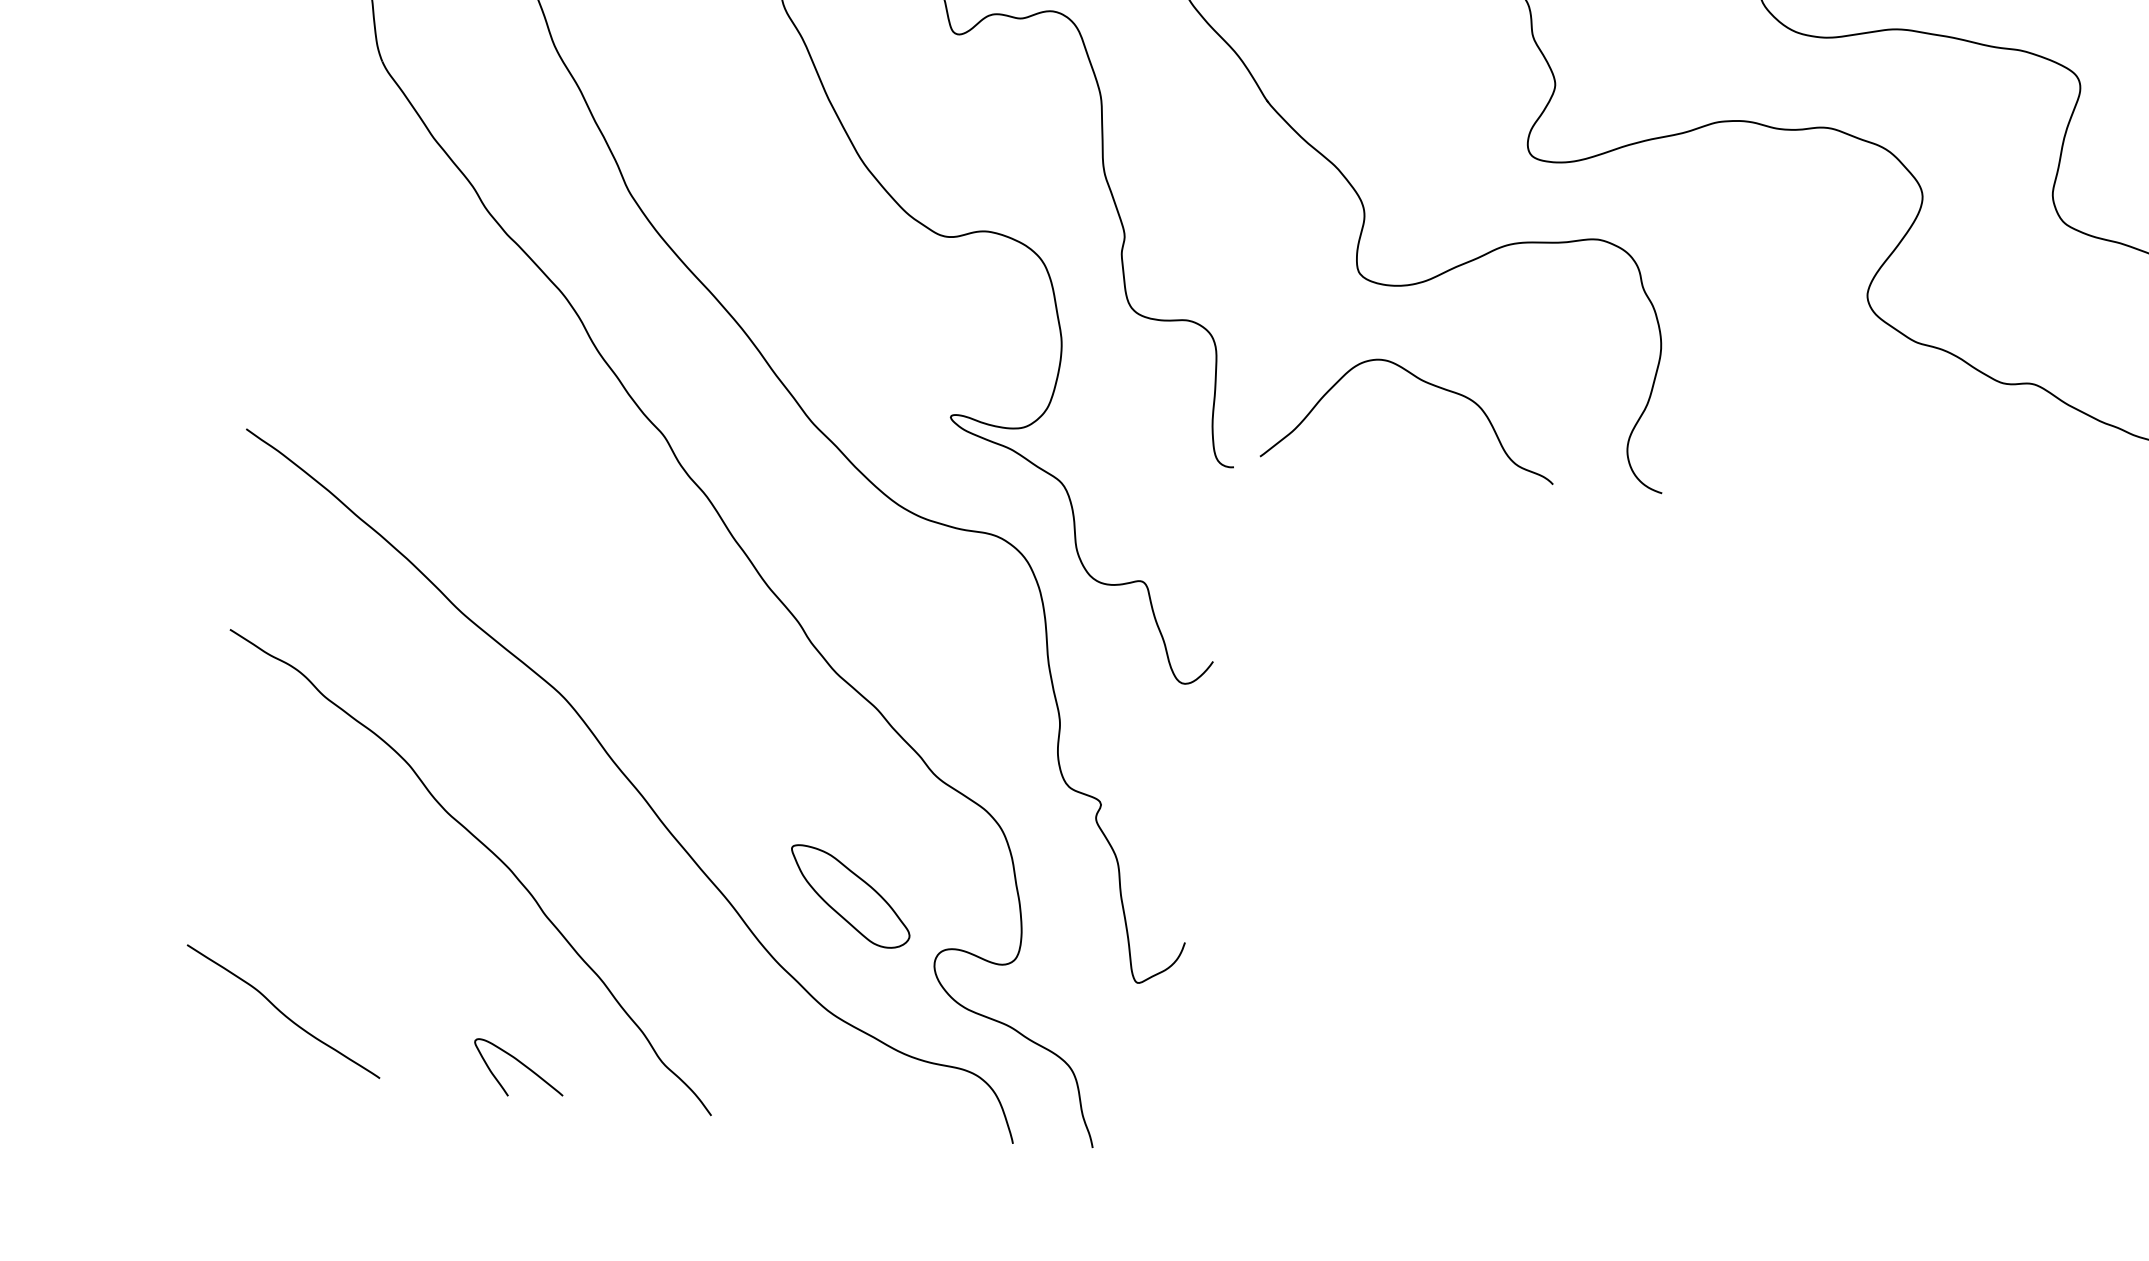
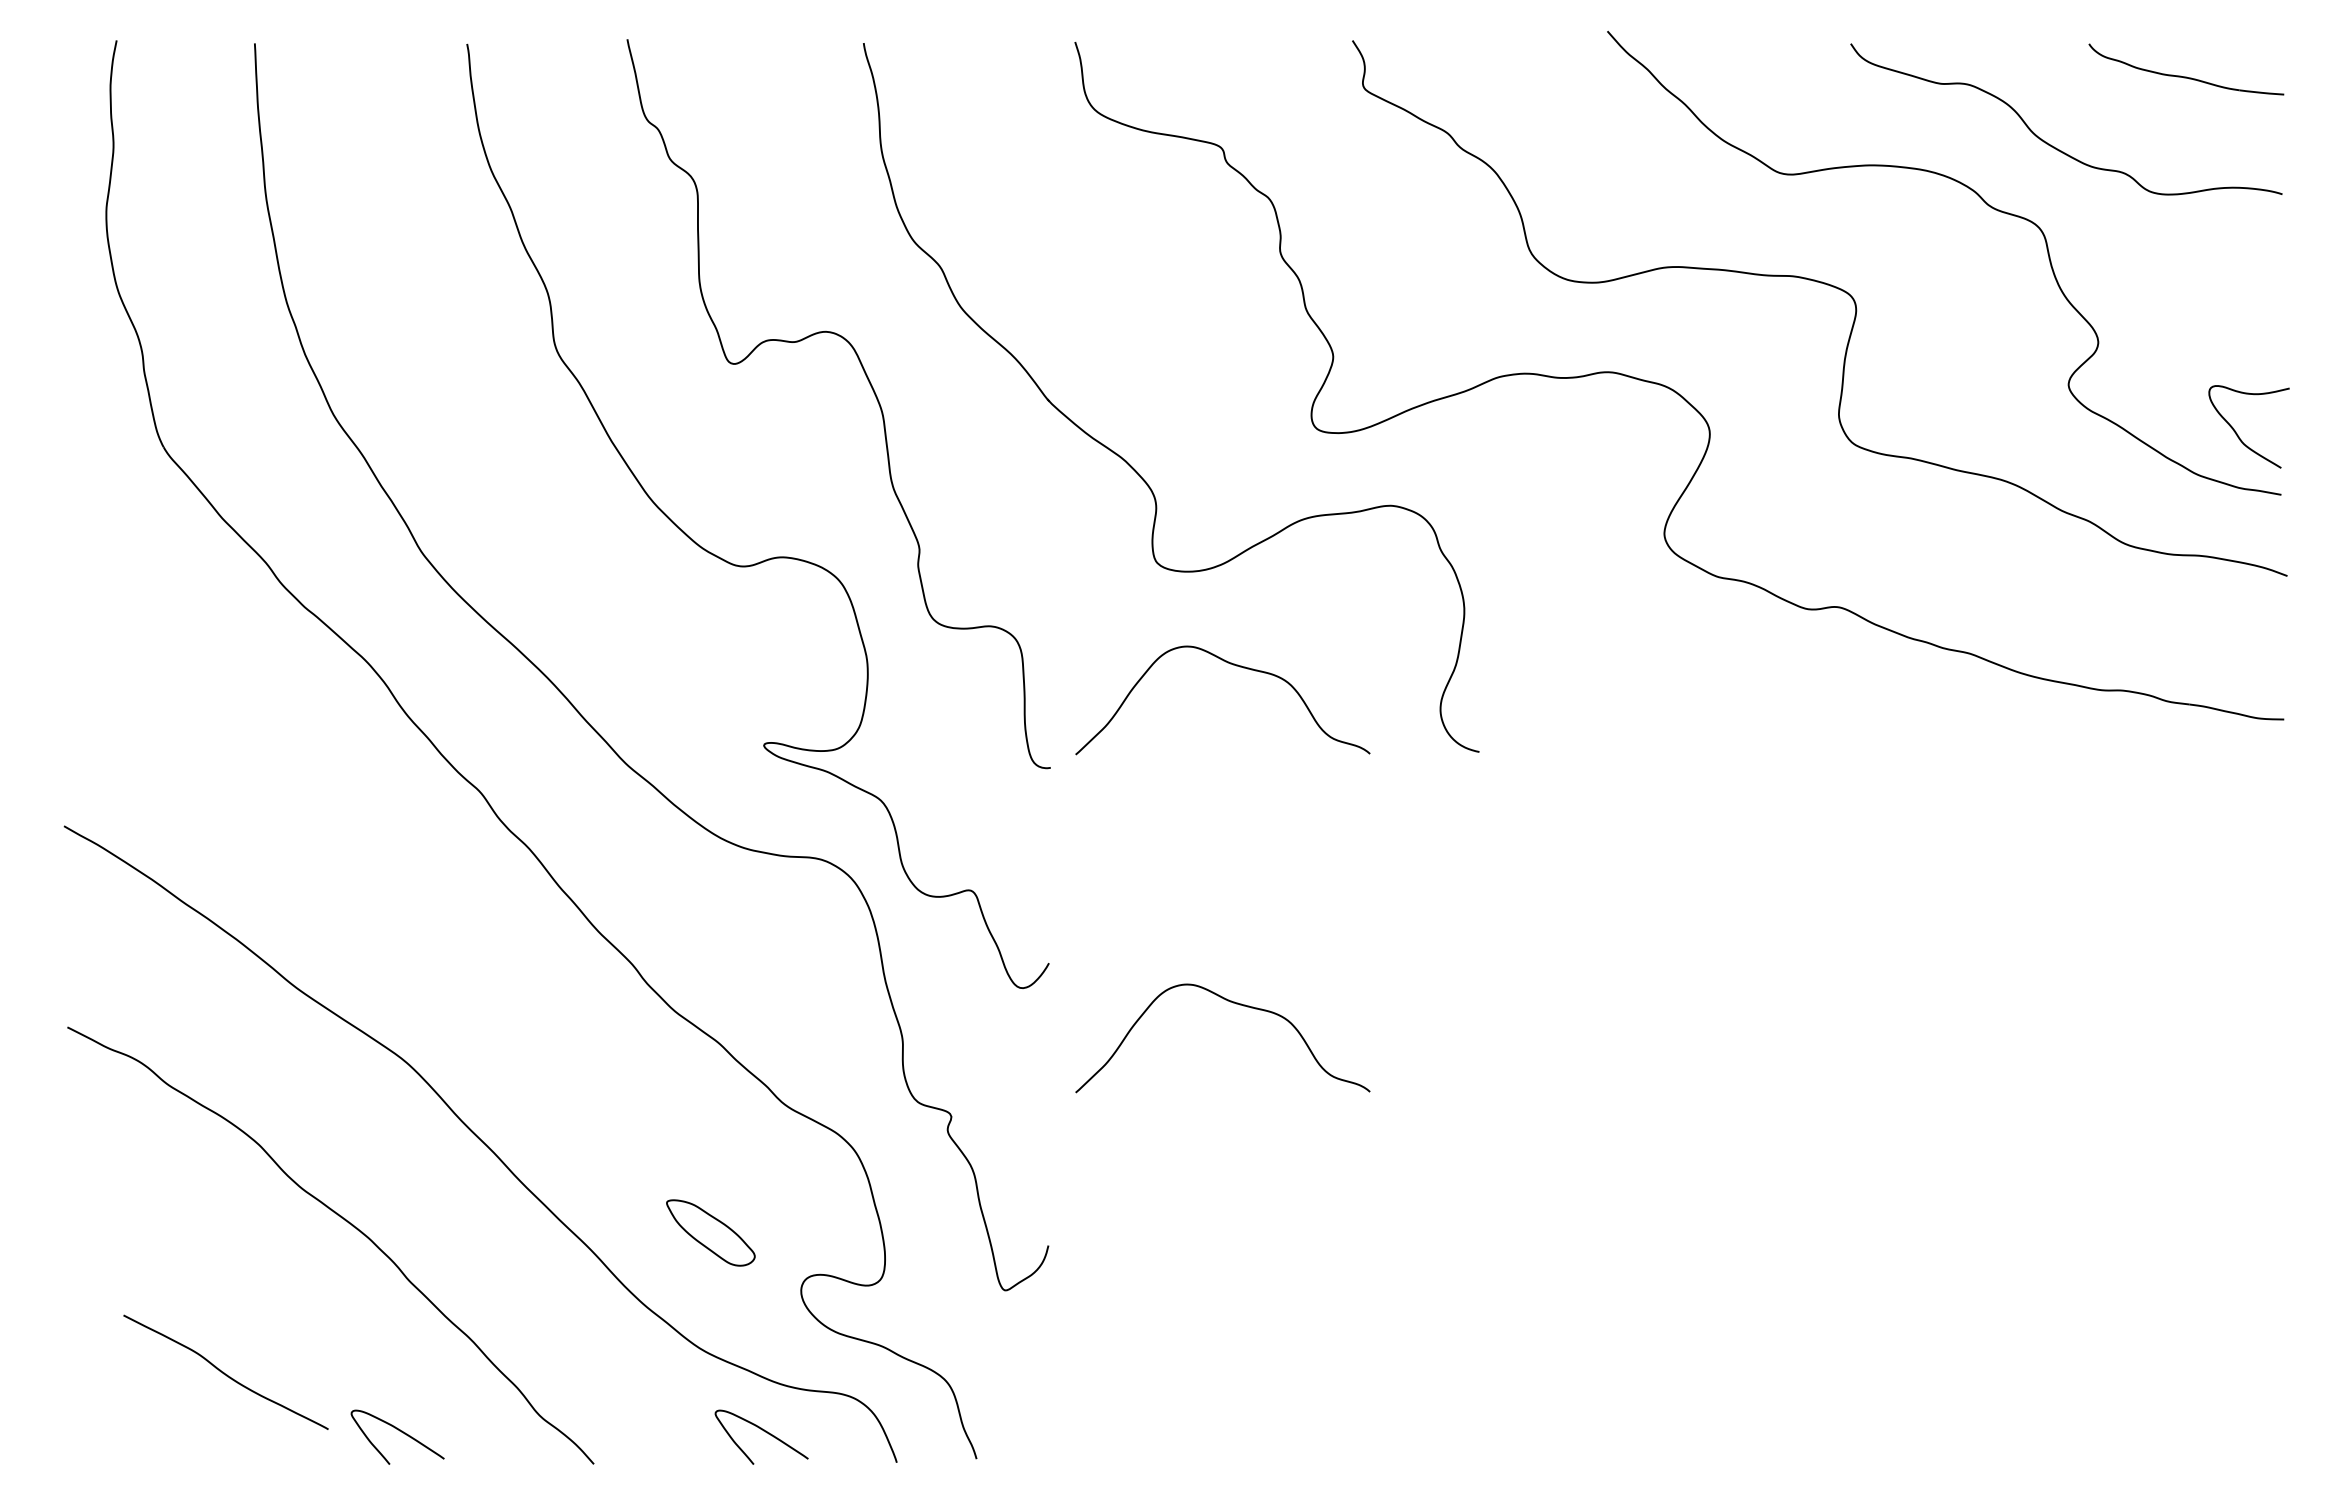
curve: (1392, 719) -> (1233, 1003), added
part: (850, 896) -> (710, 1232), size x0.7
curve: (282, 1011) -> (224, 1372), moved
curve: (883, 1099) -> (763, 1431), added

